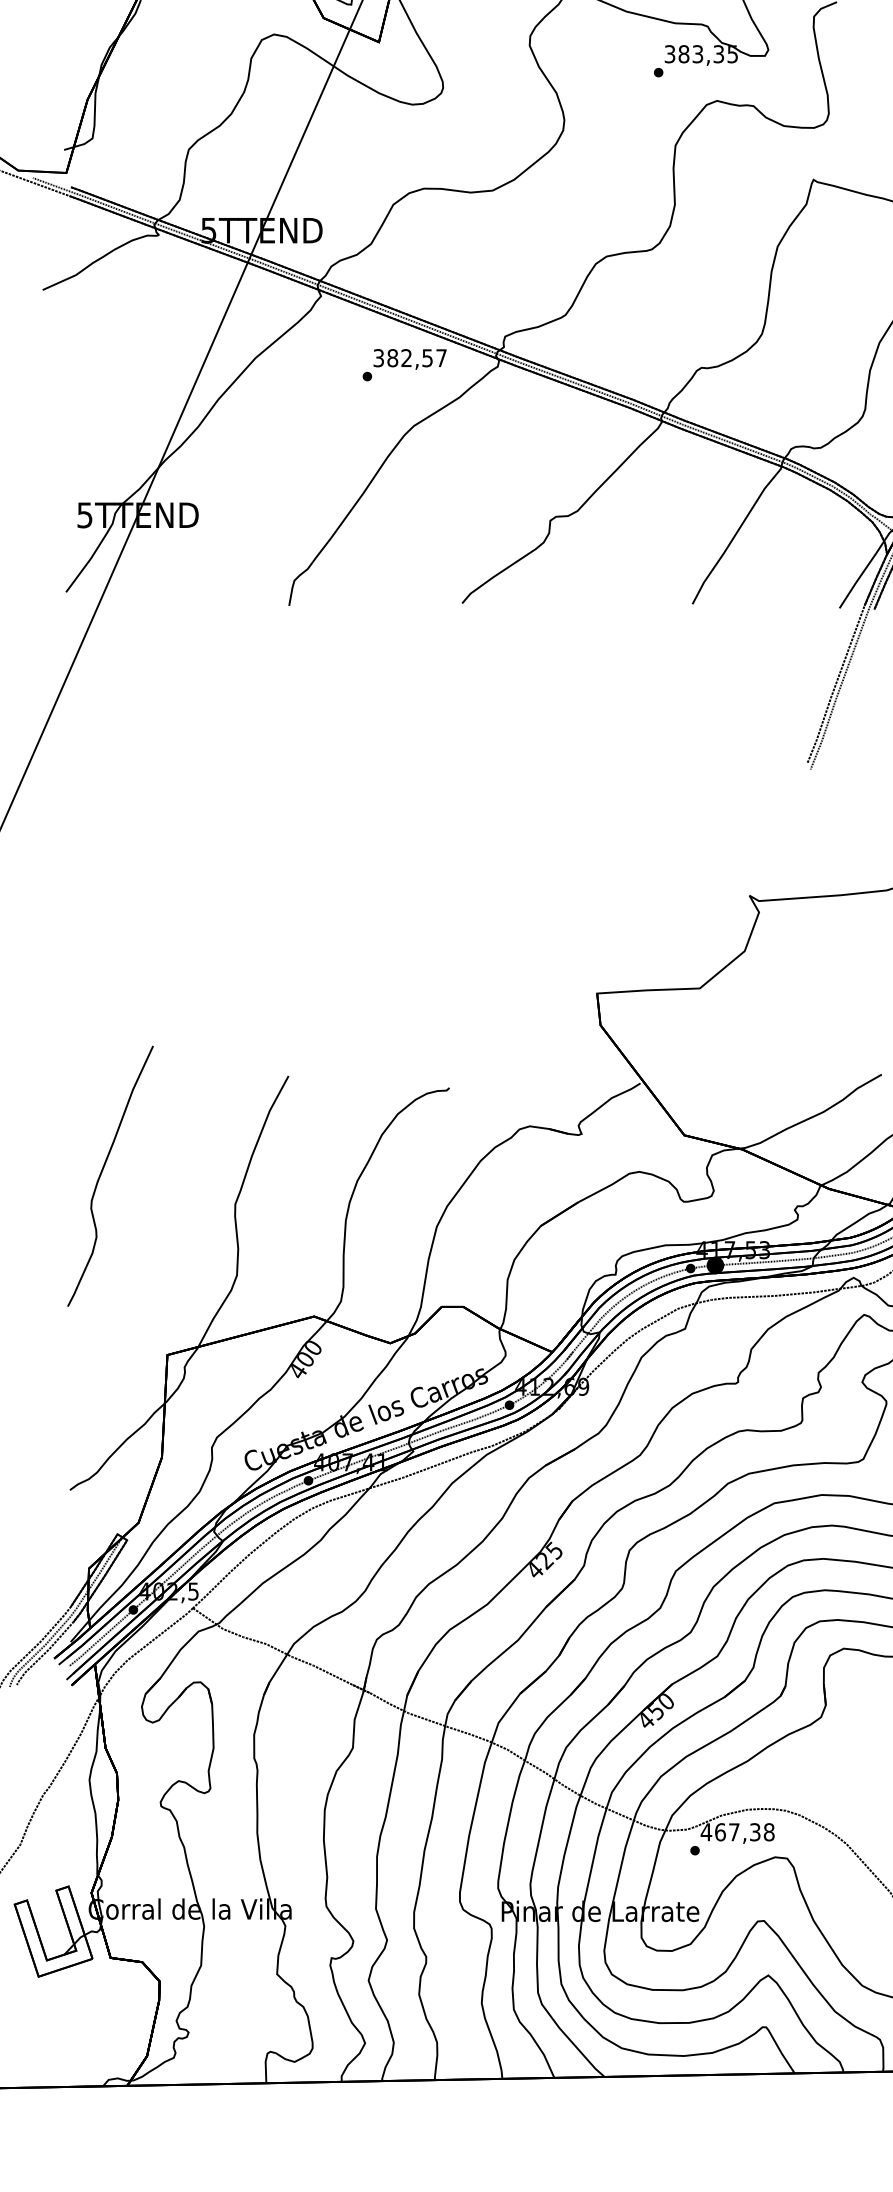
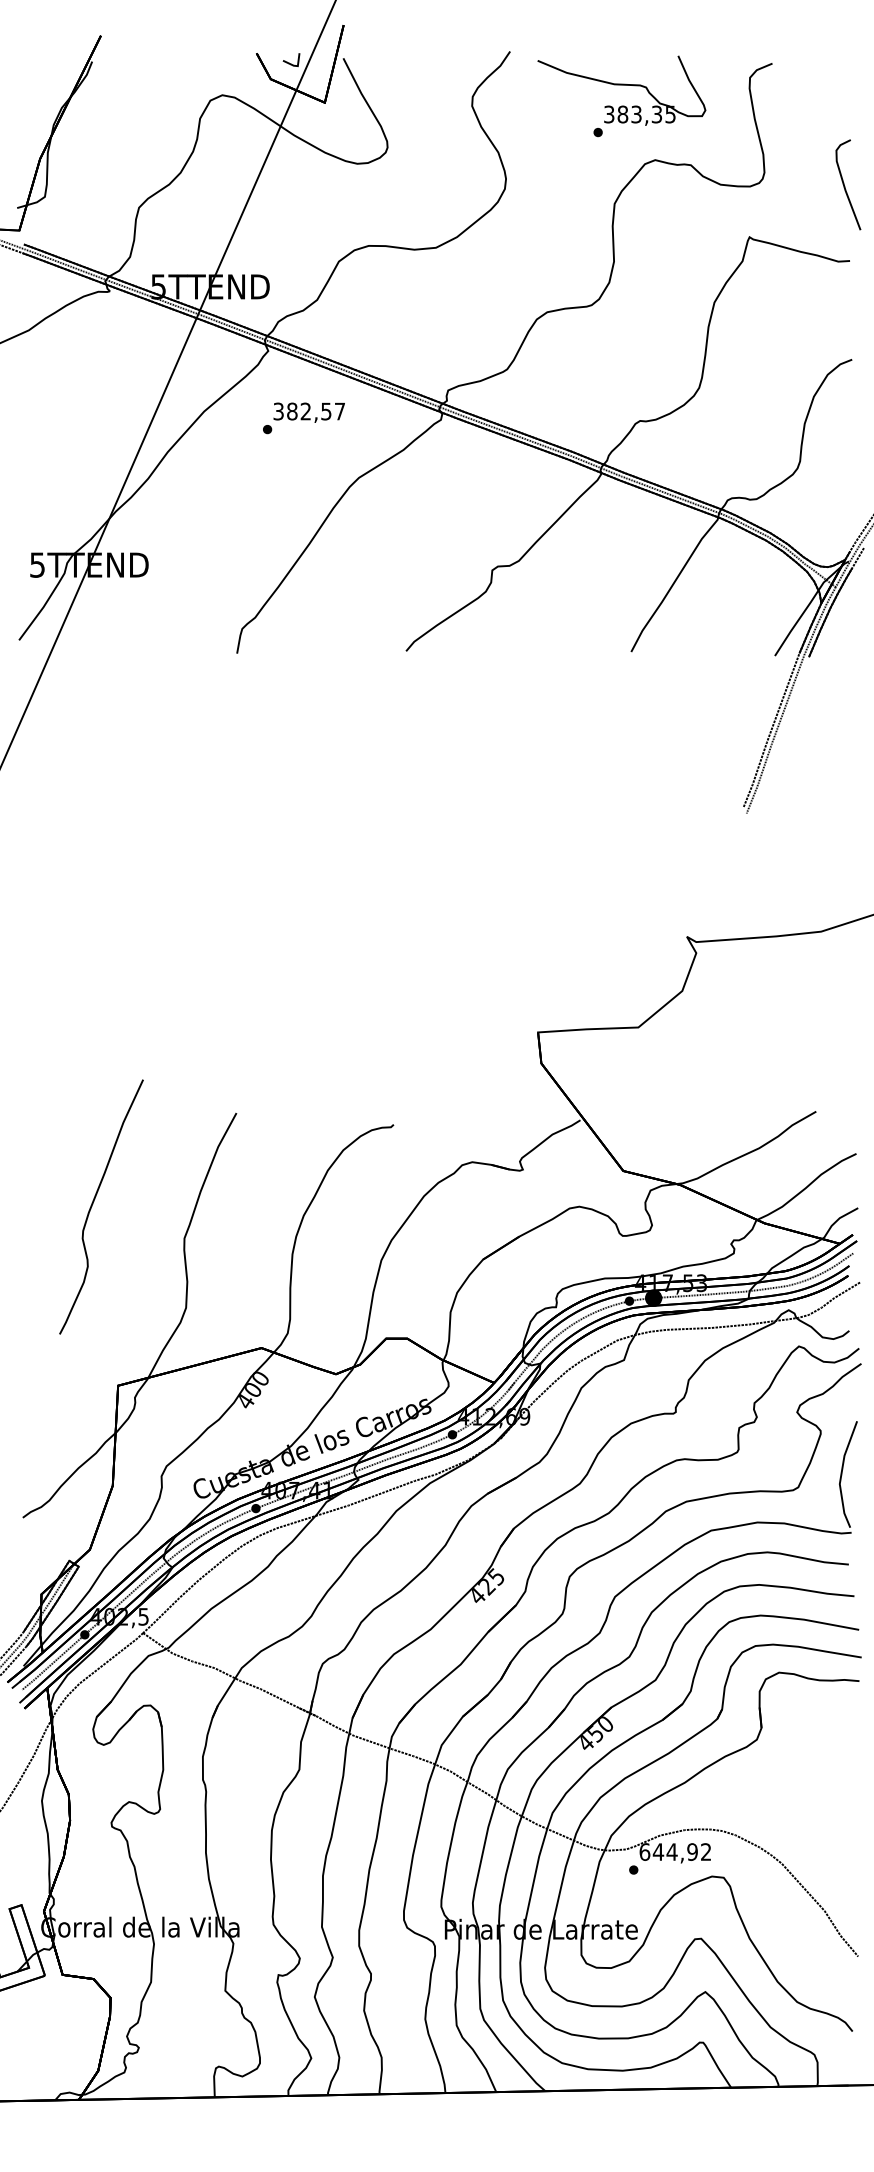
text: (404, 365) -> (303, 418), moved
curve: (102, 1173) -> (93, 1204), moved
text: (737, 1831) -> (675, 1851), 467,38 -> 644,92

